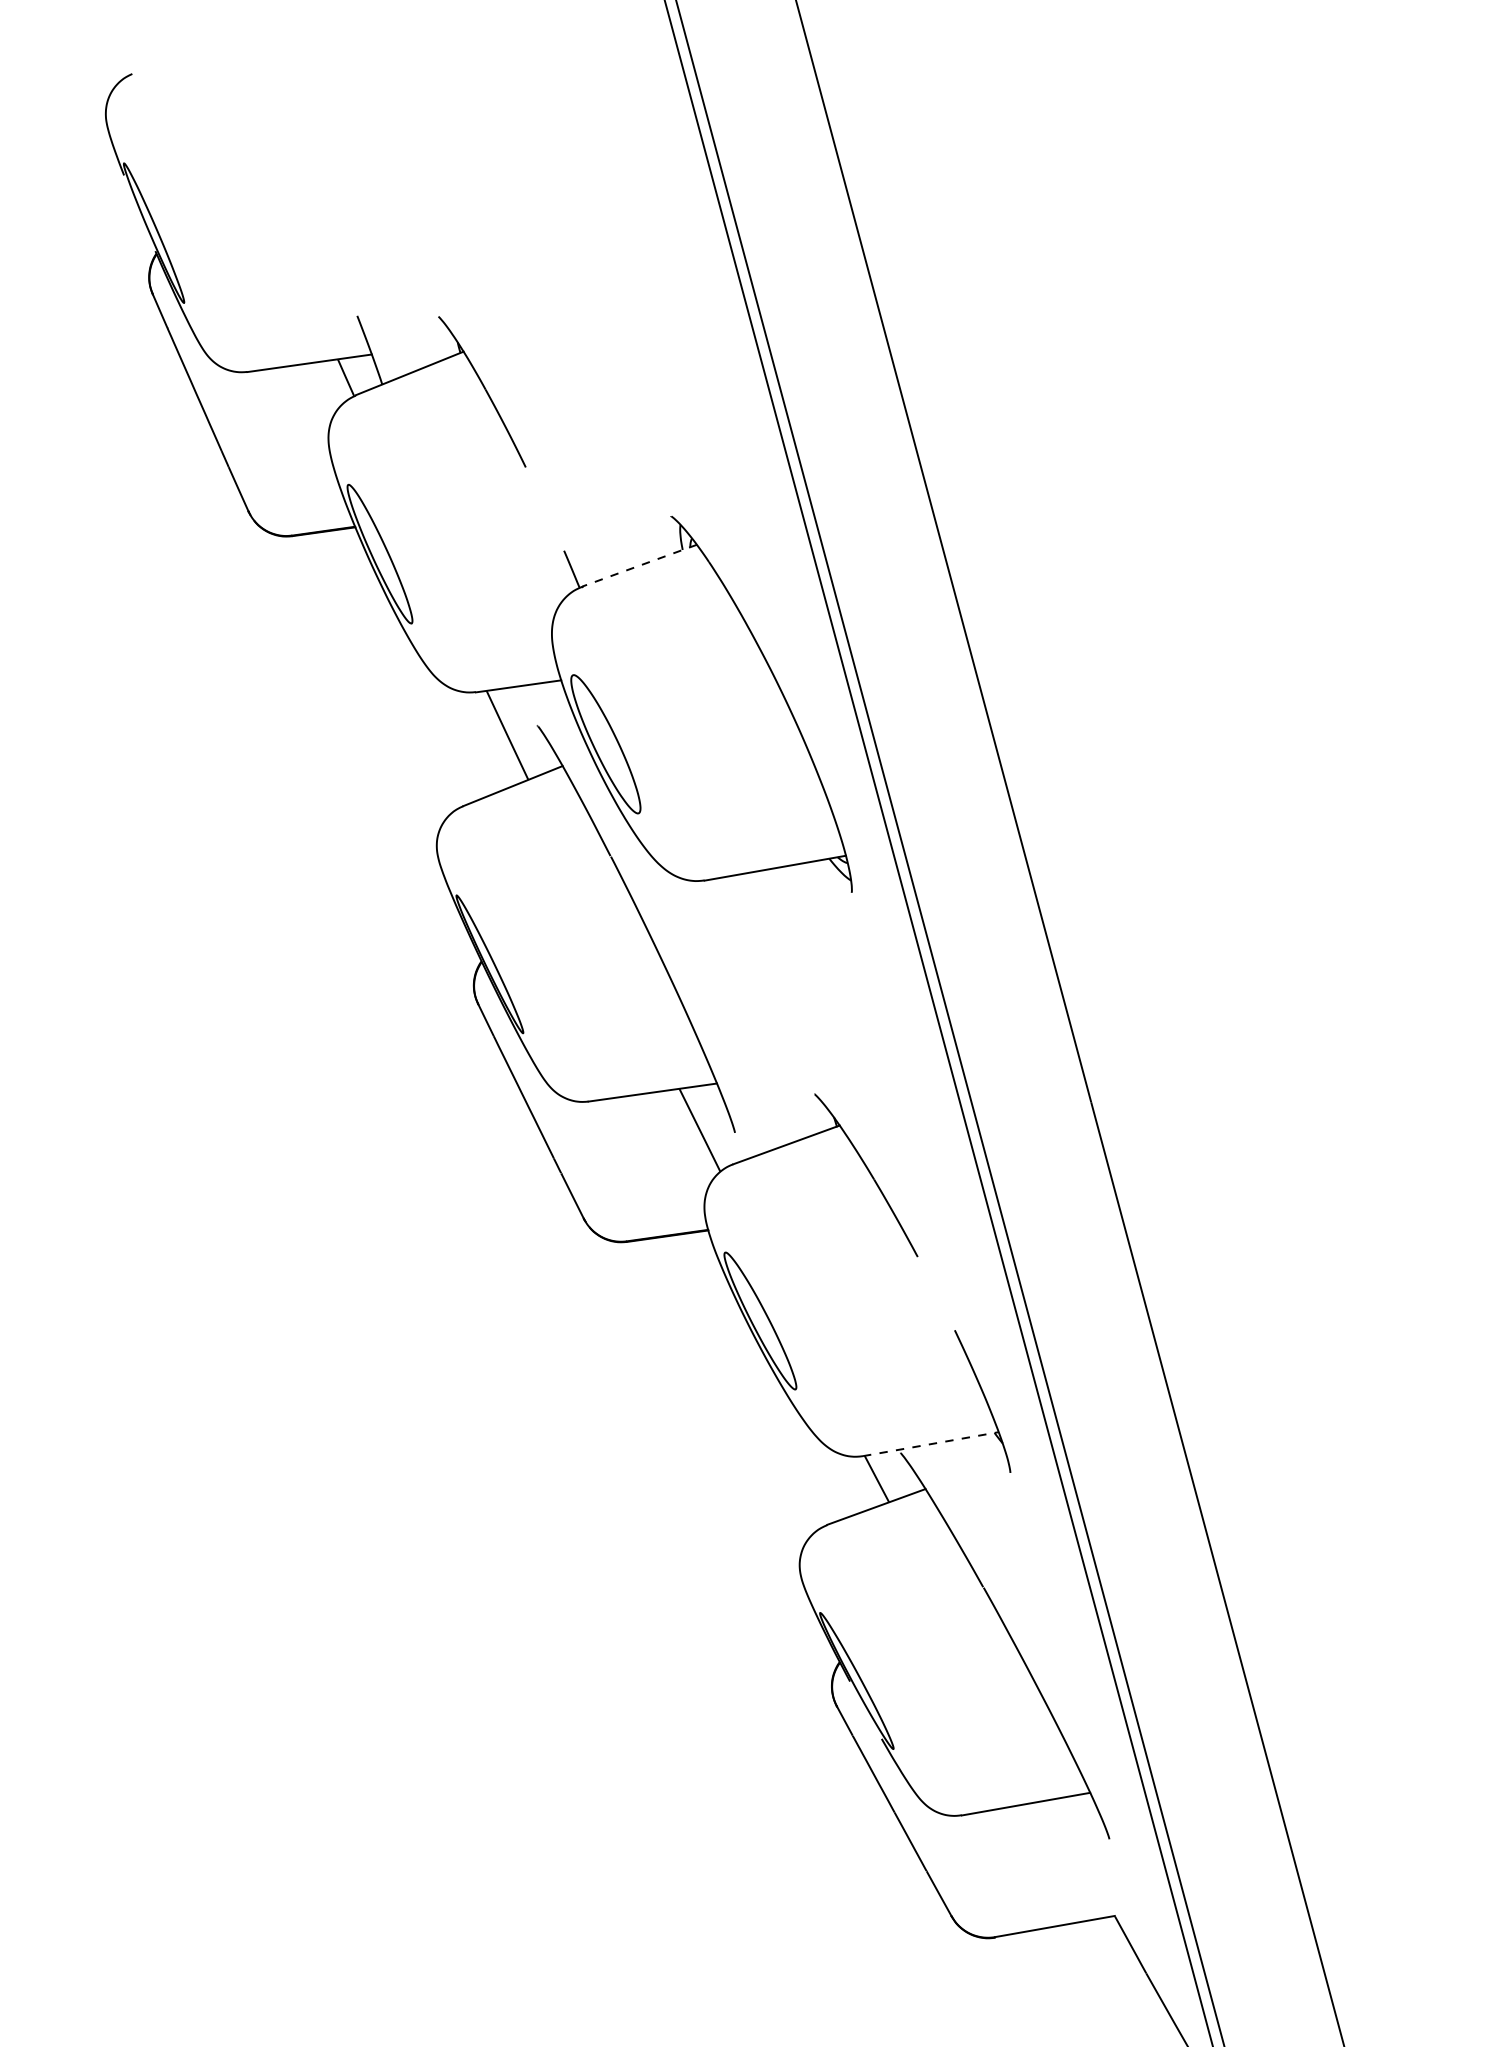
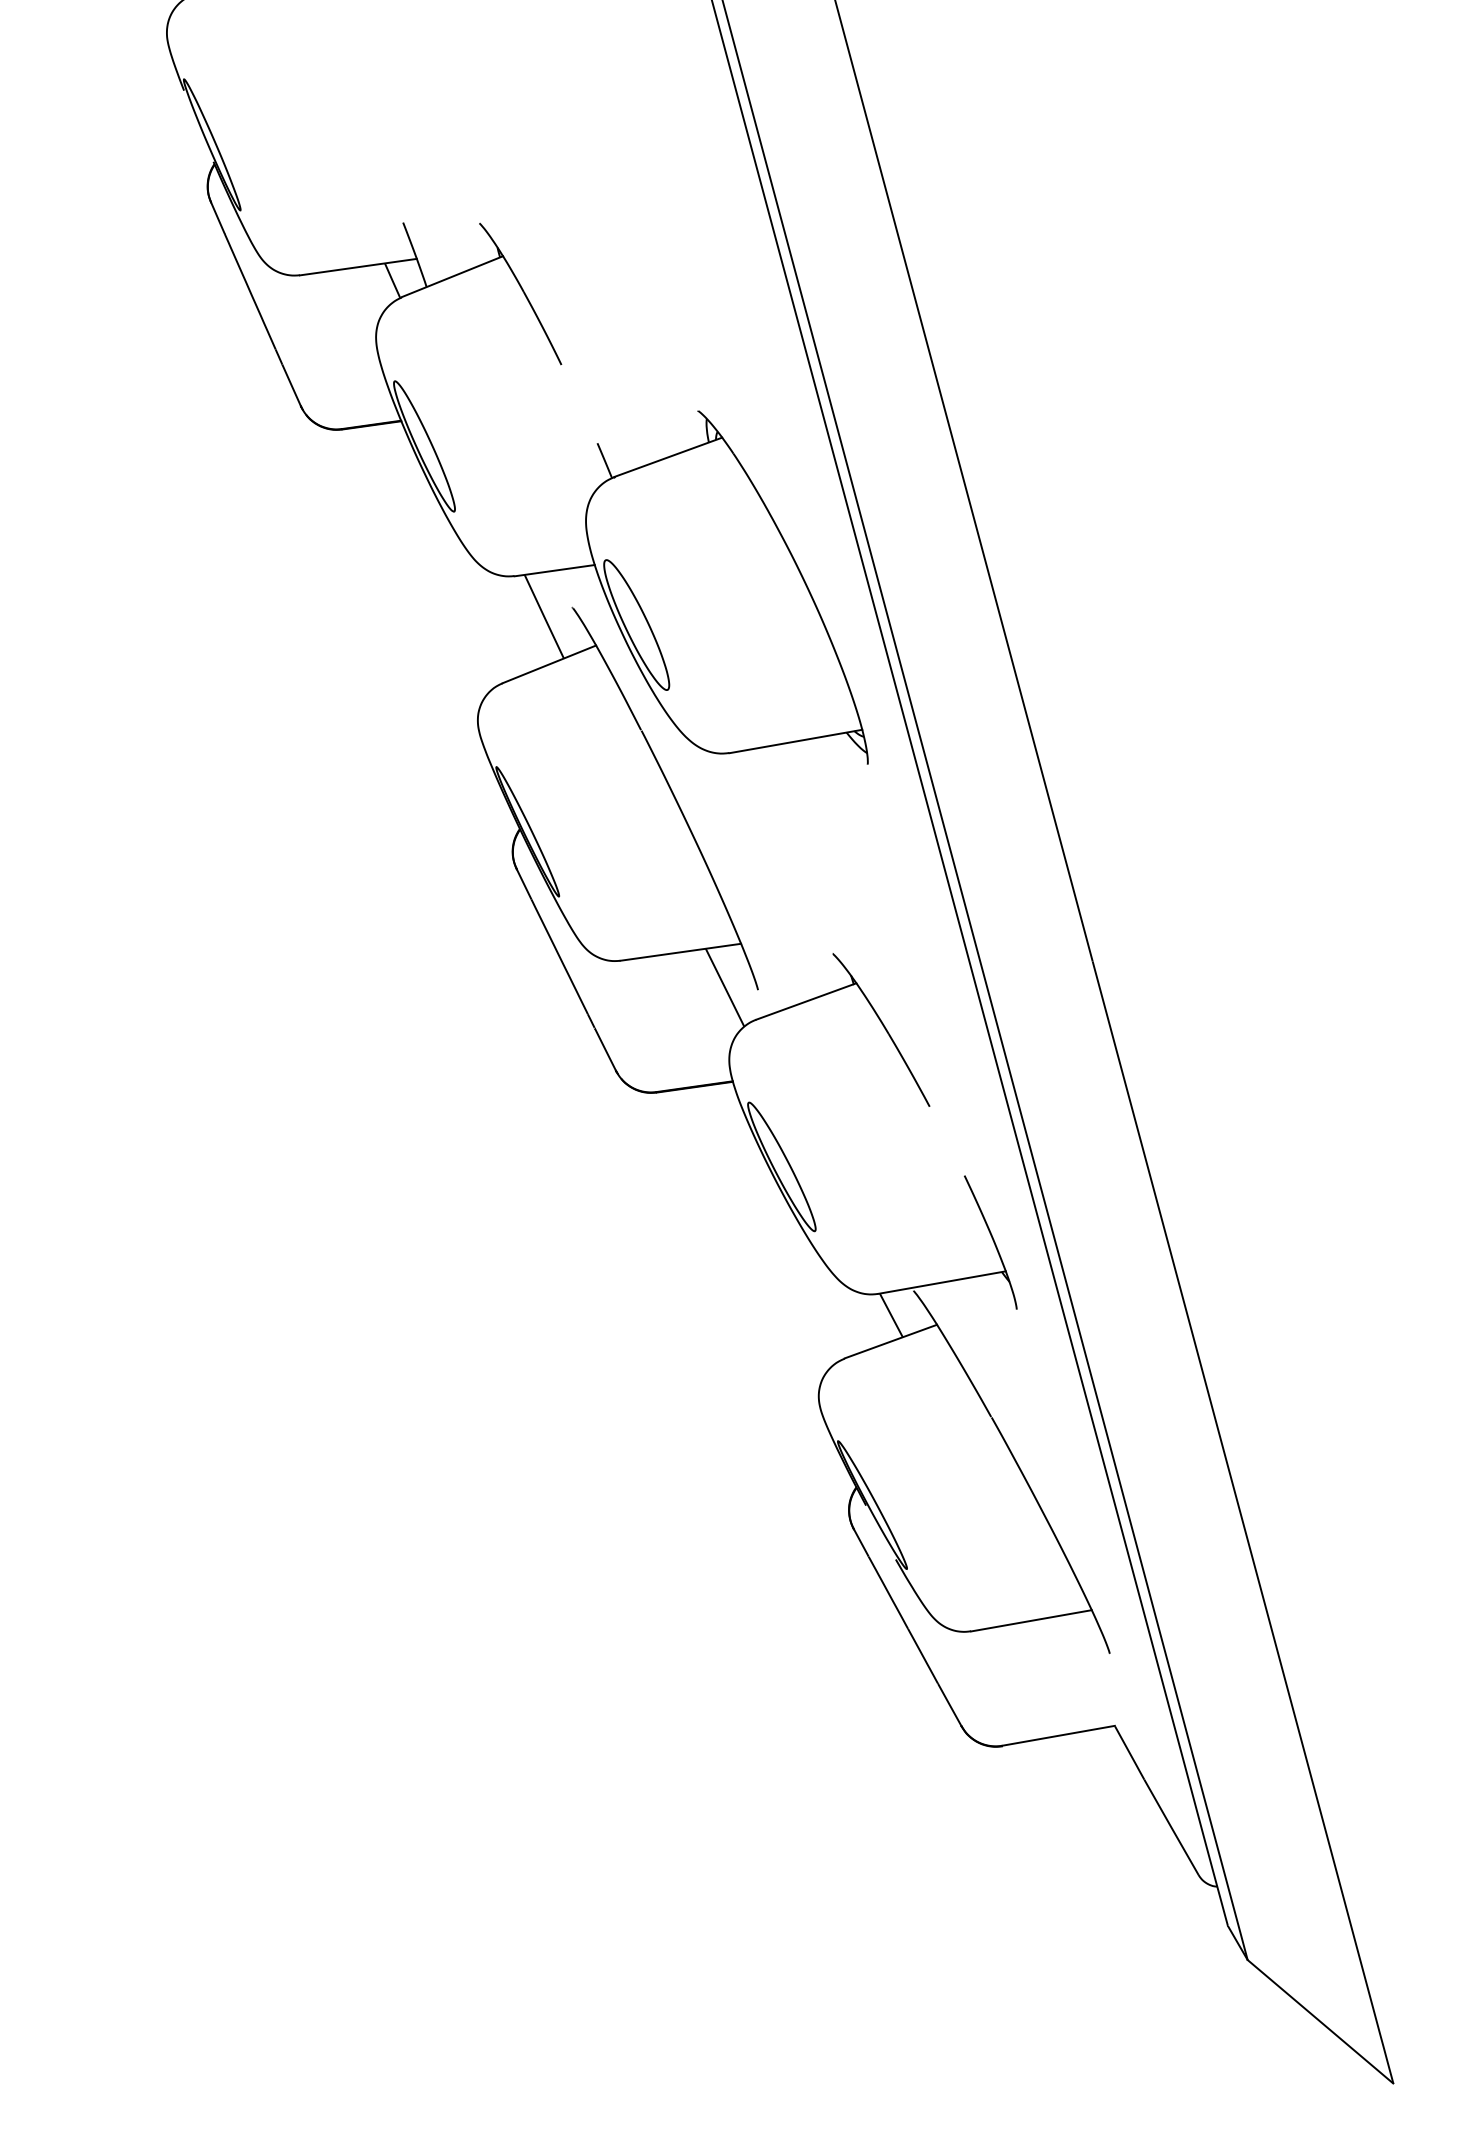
line: (638, 565) -> (667, 457), dashed -> solid
line: (931, 1444) -> (942, 1282), dashed -> solid

